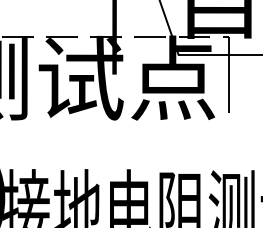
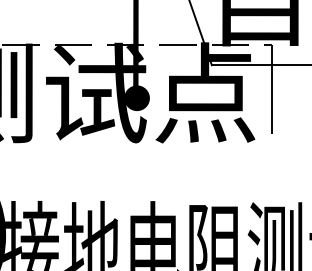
fill: (115, 82) -> (137, 98), added

